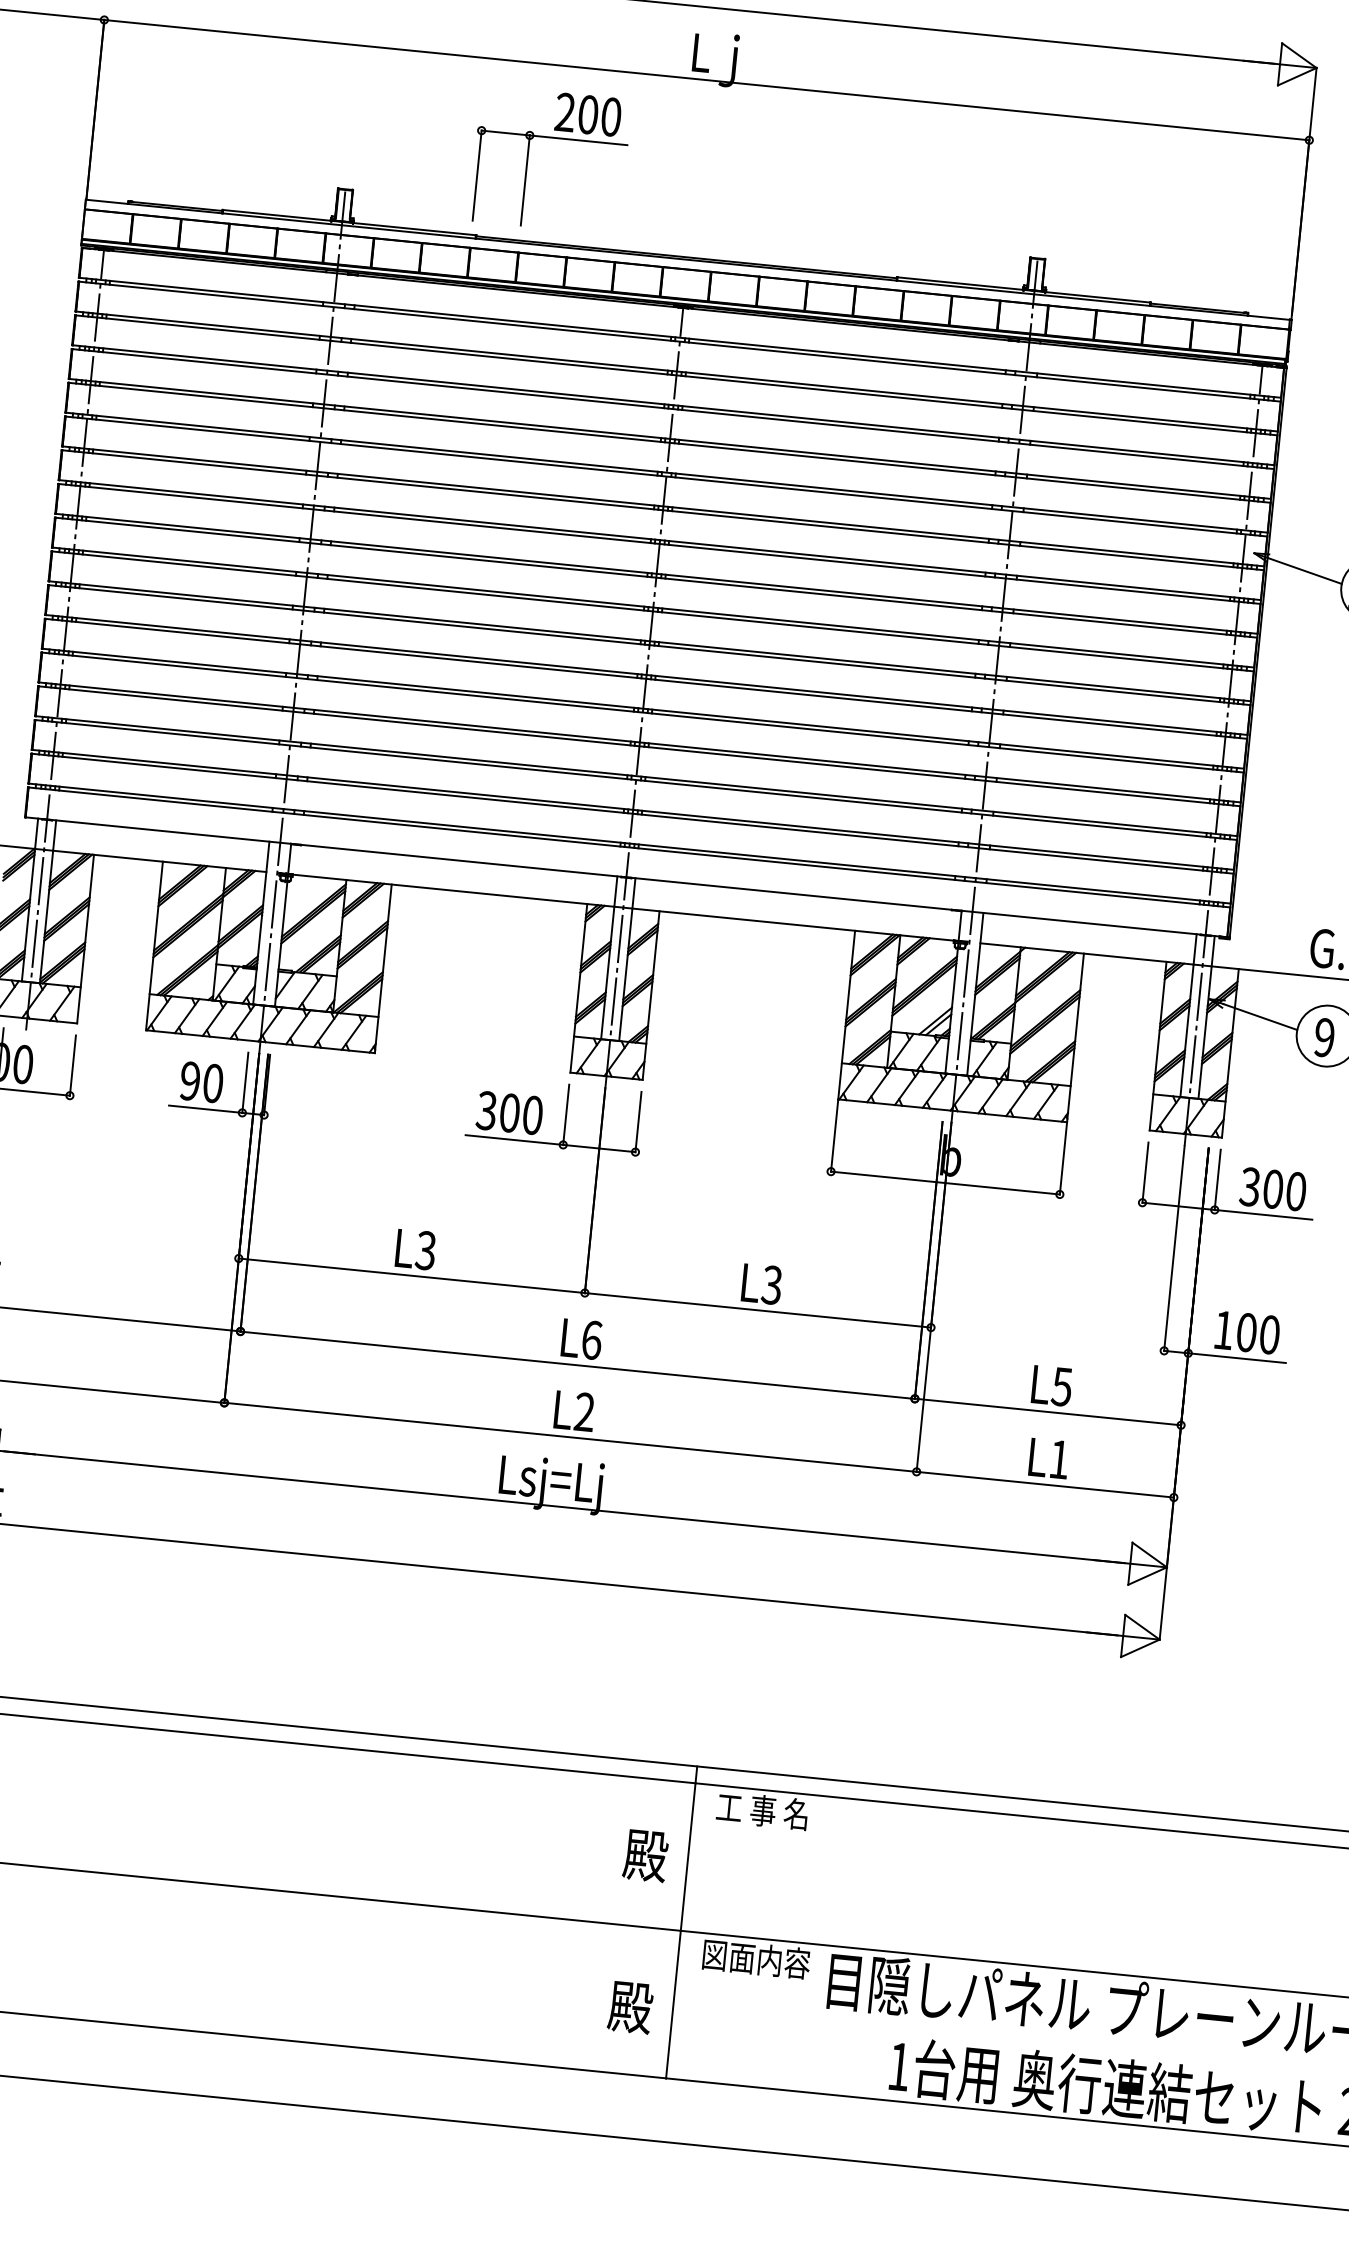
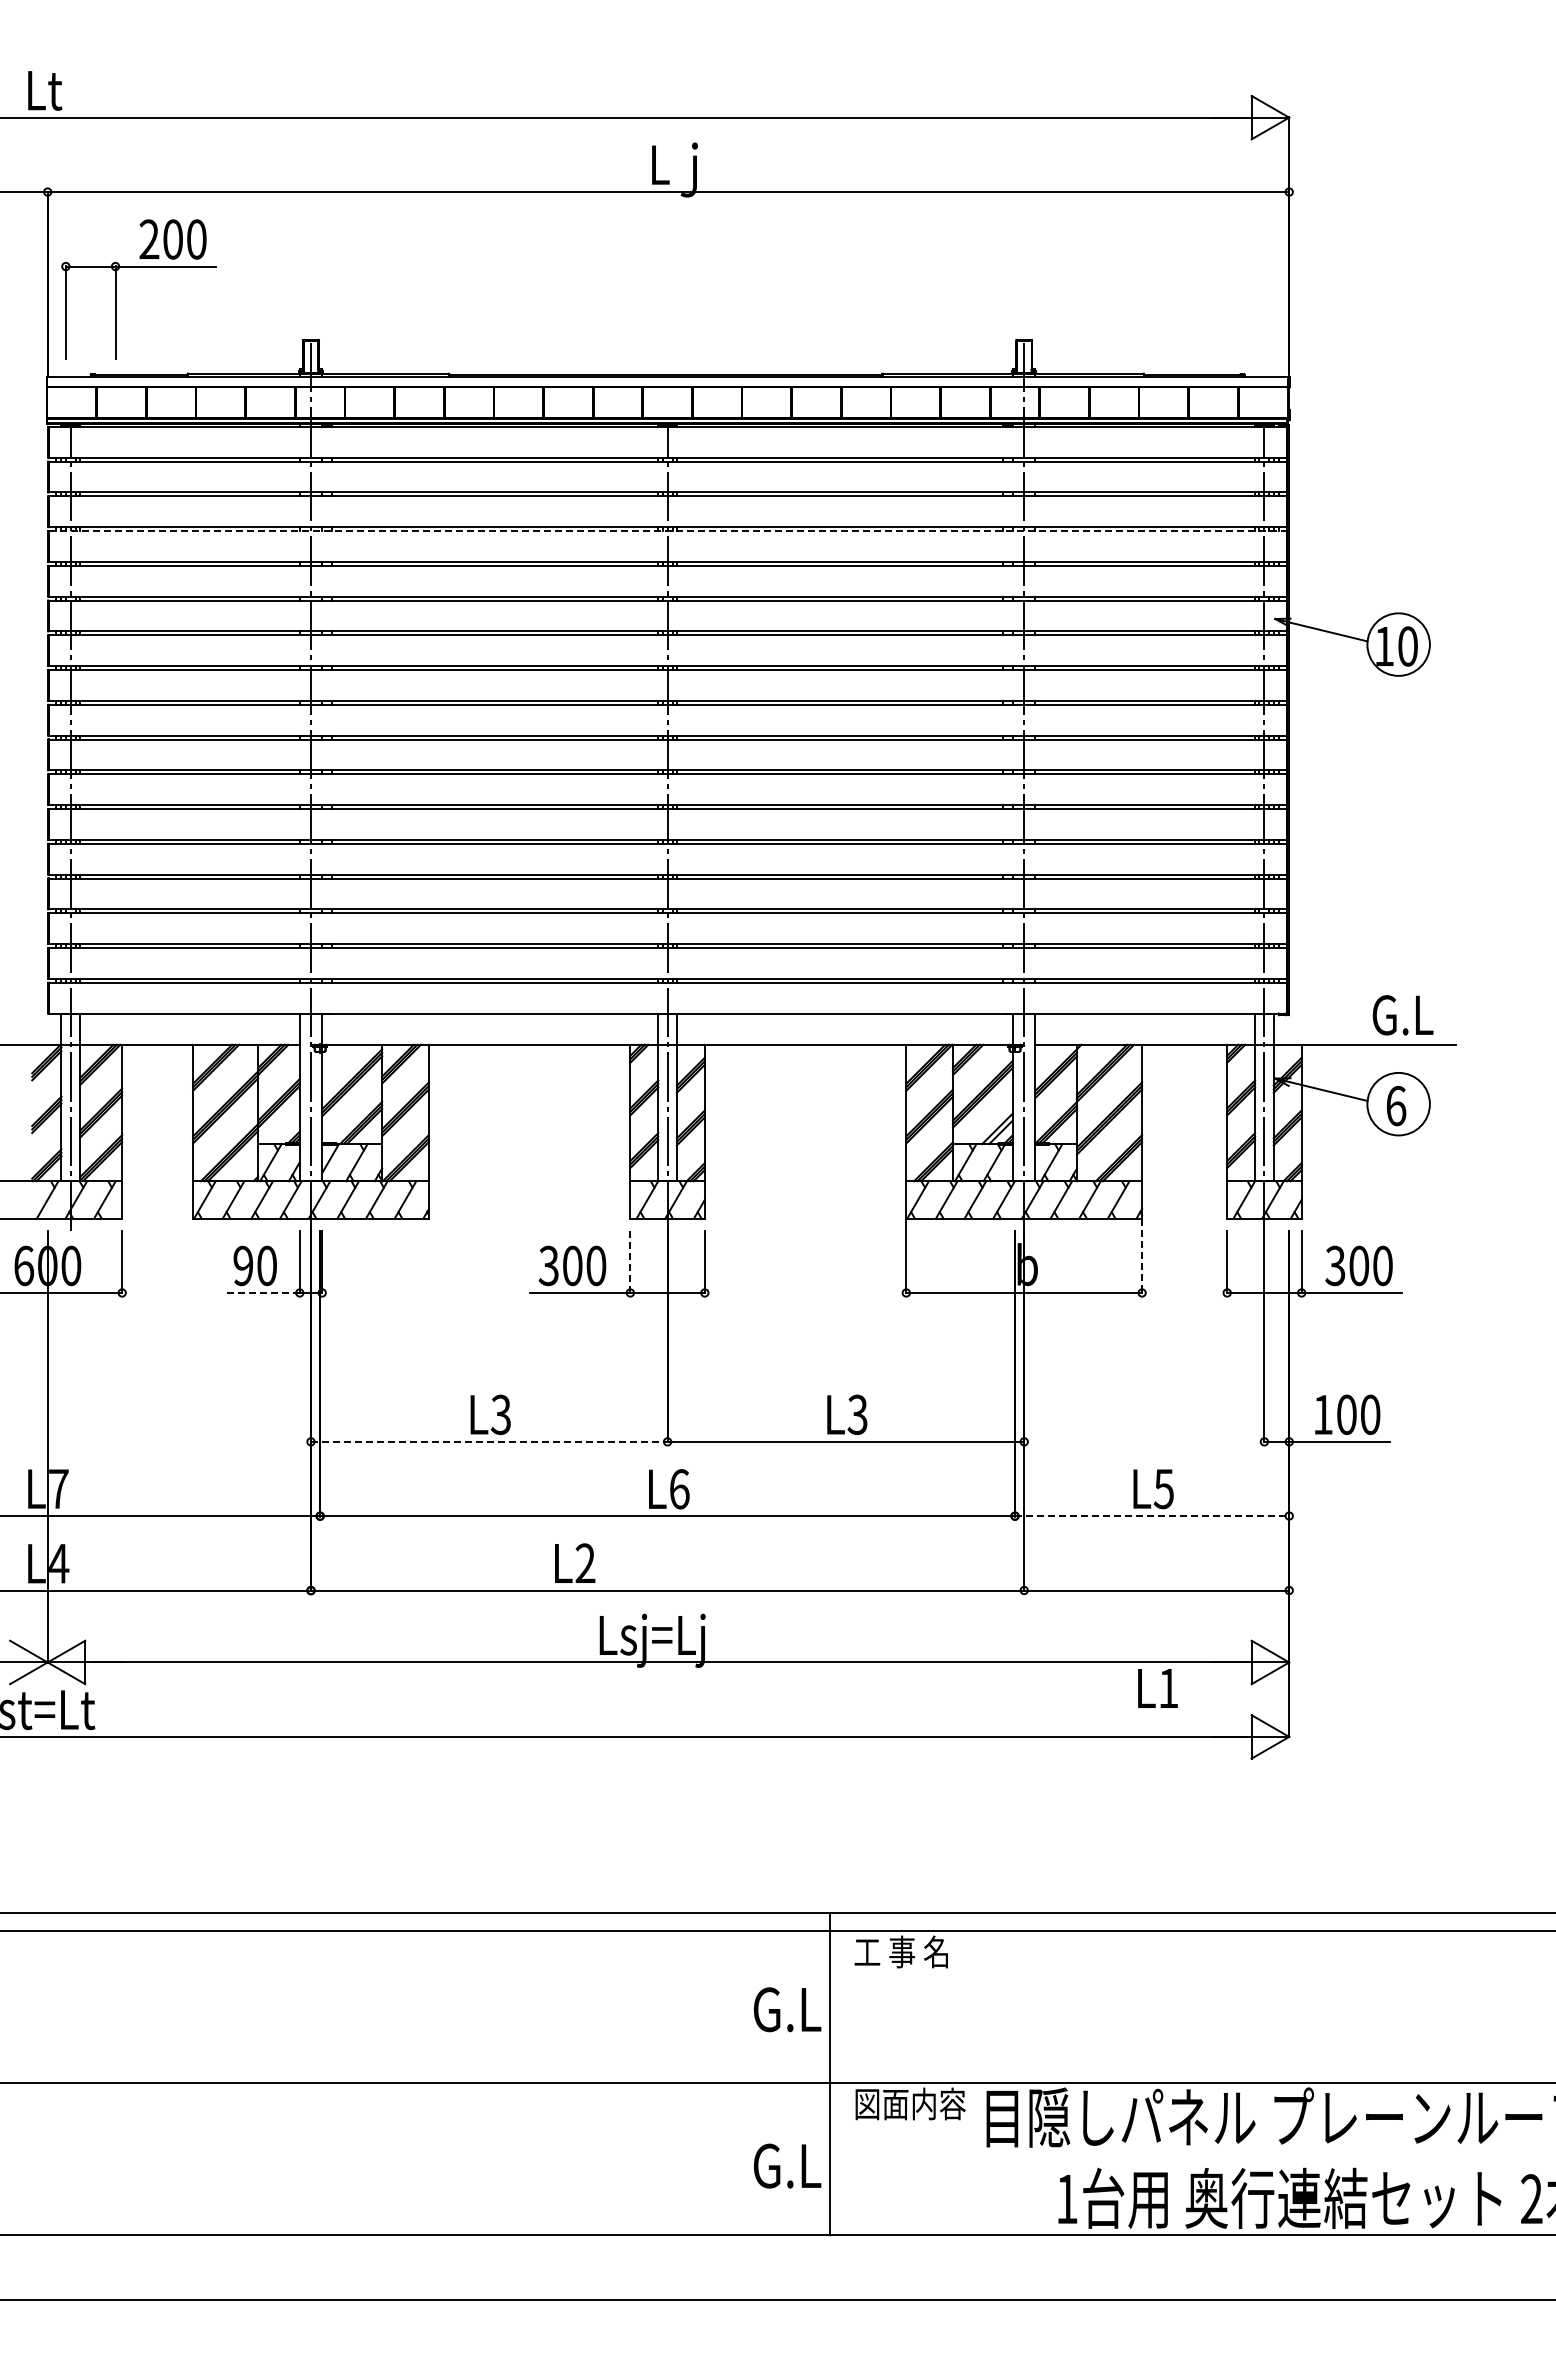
part: (552, 138) -> (138, 267), moved
line: (673, 409) -> (668, 531), solid -> dashed
text: (1324, 1037) -> (1396, 1105), 9 -> 6
line: (206, 1108) -> (262, 1292), solid -> dashed
line: (566, 1115) -> (630, 1262), solid -> dashed
line: (1063, 1159) -> (1142, 1256), solid -> dashed
line: (412, 1275) -> (489, 1441), solid -> dashed
text: (575, 1410) -> (575, 1562), moved
line: (1048, 1412) -> (1152, 1516), solid -> dashed
text: (1048, 1458) -> (1157, 1688), moved
text: (646, 1855) -> (787, 2009), 殿 -> G.L
text: (631, 2007) -> (787, 2166), 殿 -> G.L

